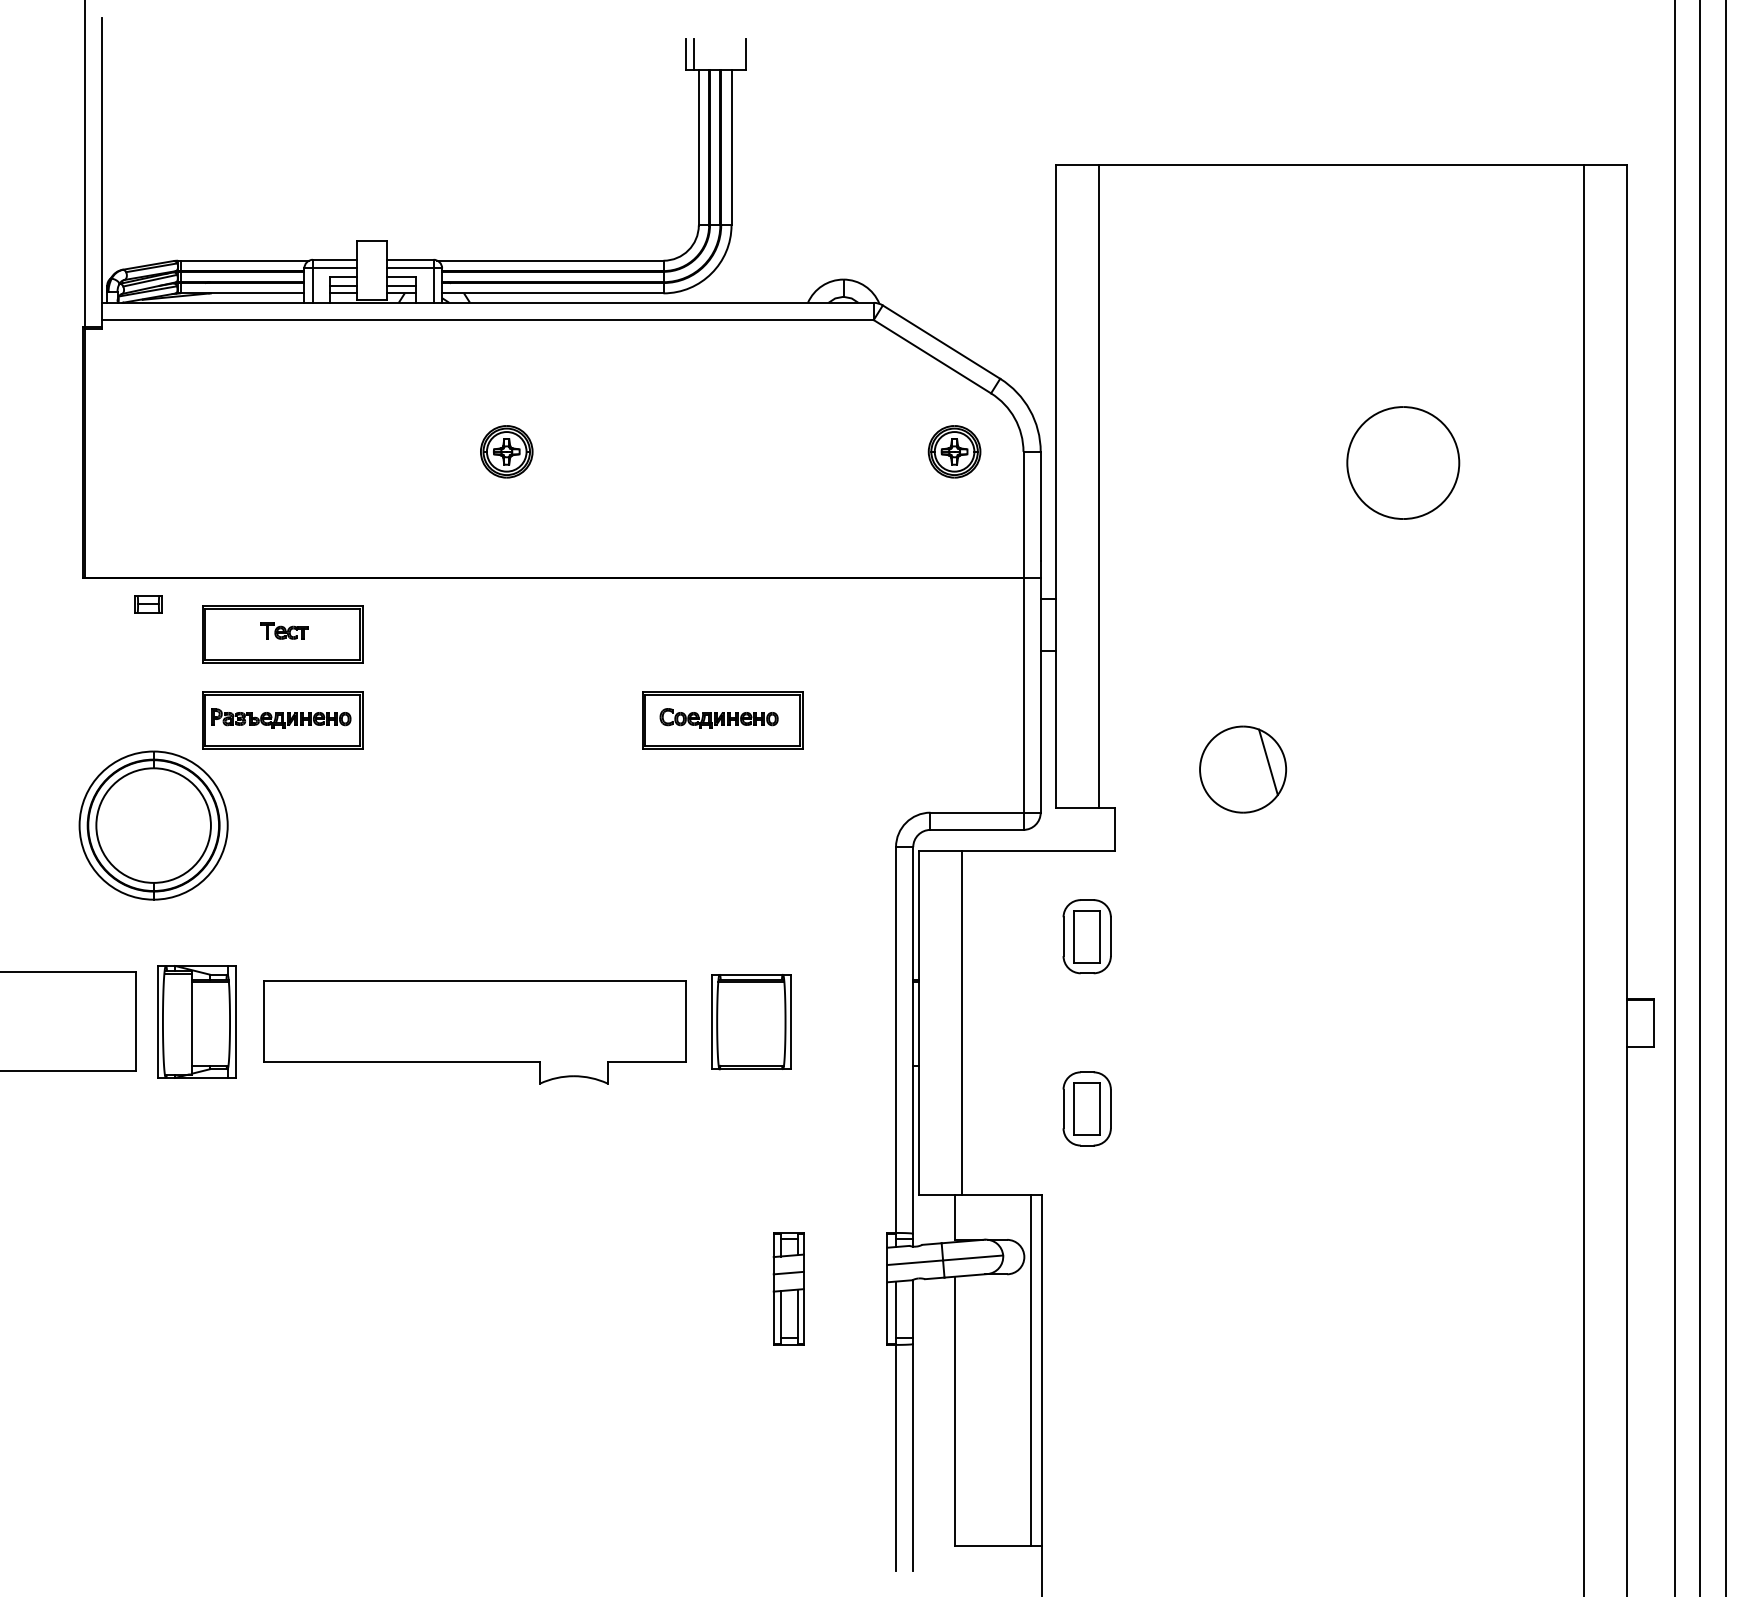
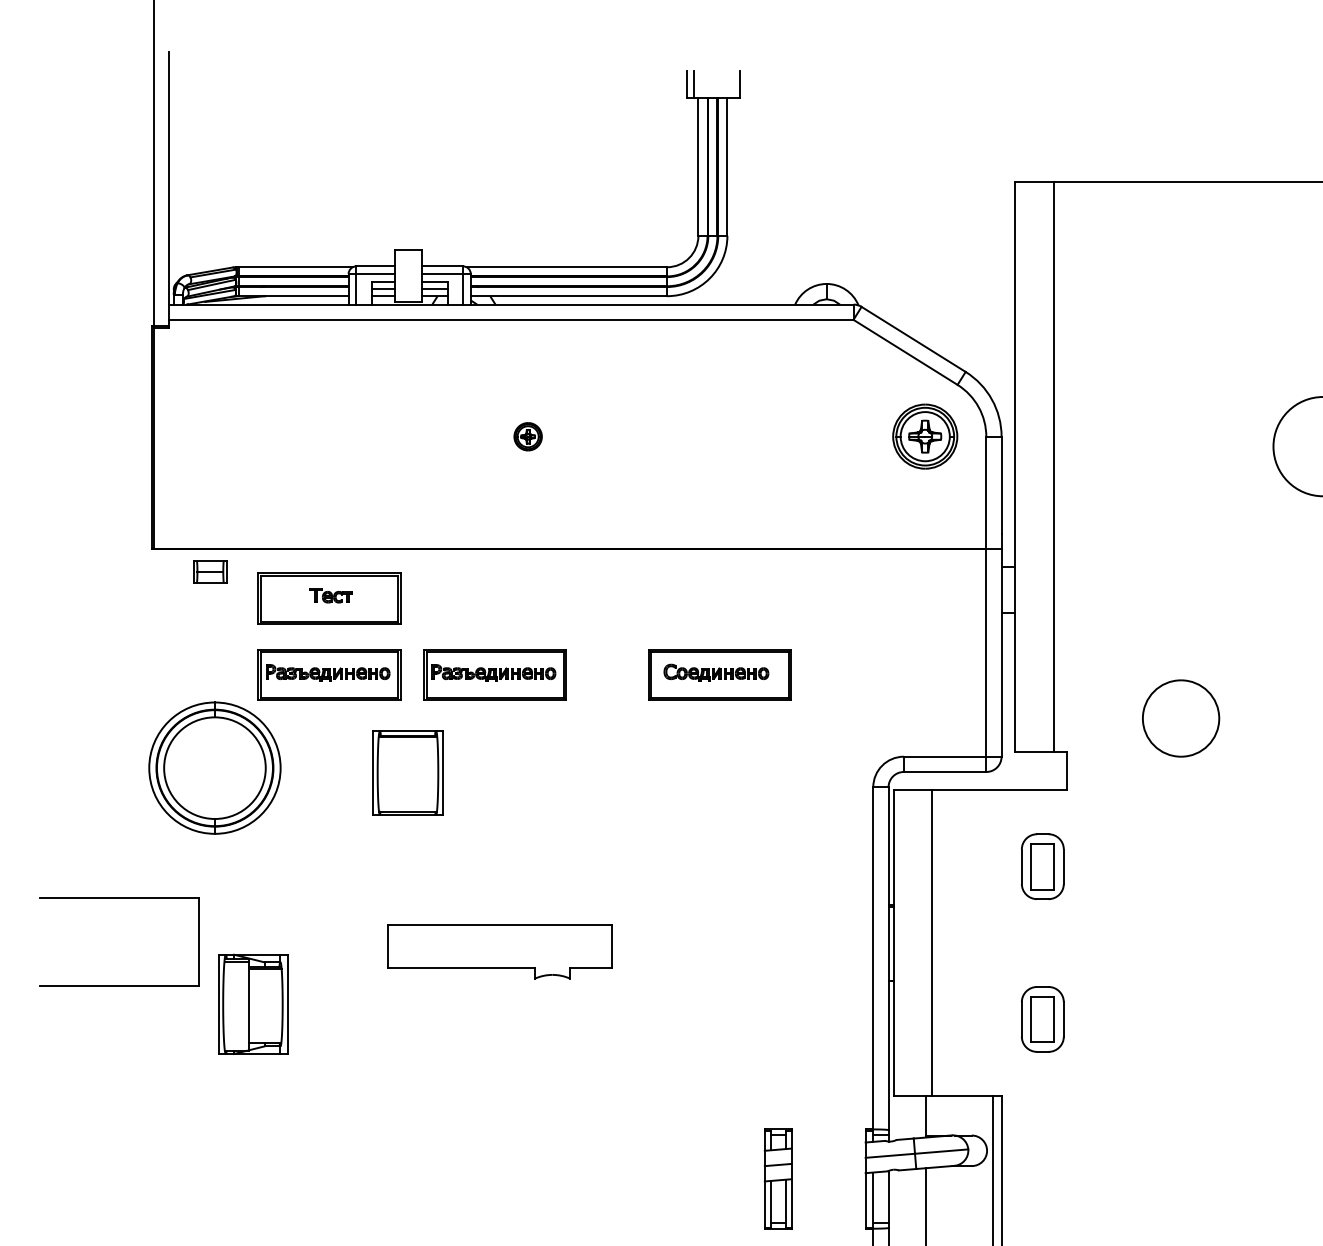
part: (506, 451) -> (527, 436), size x0.6
part: (954, 451) -> (925, 436), size x1.4
part: (148, 604) -> (210, 572), size x1.4
part: (469, 720) -> (495, 674), added
line: (1268, 762) -> (1203, 712), removed
part: (196, 1021) -> (252, 1003), moved
part: (751, 1022) -> (408, 773), moved
part: (474, 1032) -> (499, 951), size x0.6

